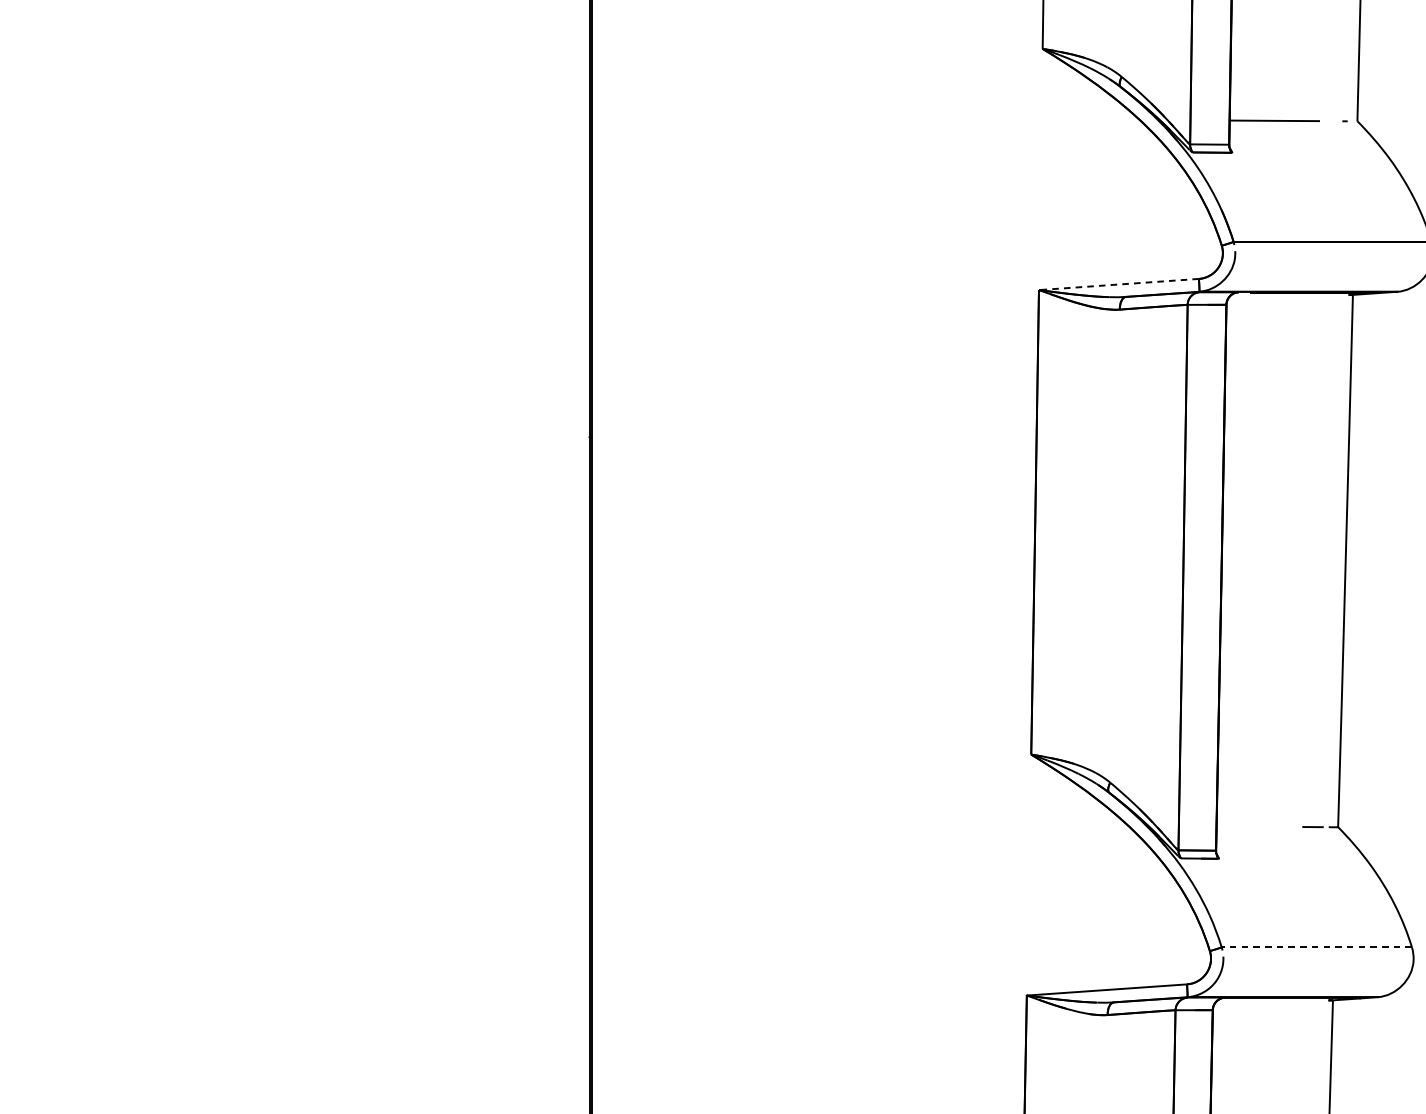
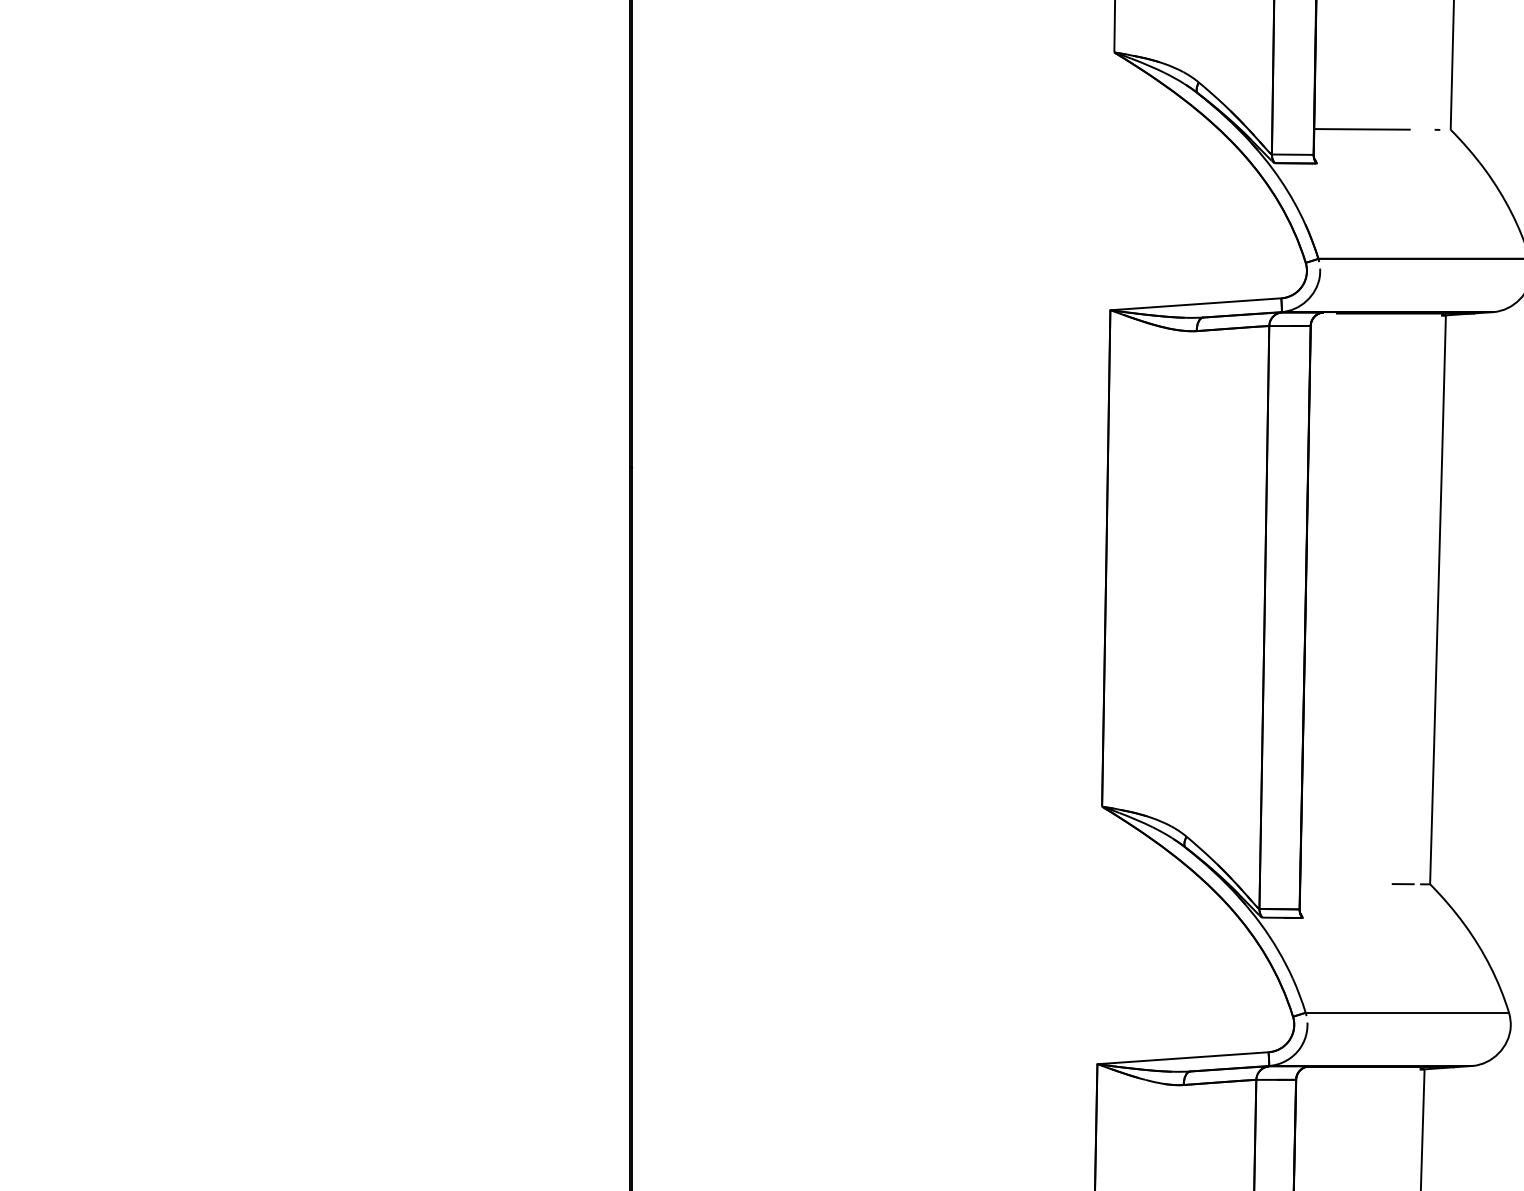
line: (1118, 284) -> (1195, 304), dashed -> solid
line: (1316, 947) -> (1407, 1012), dashed -> solid

